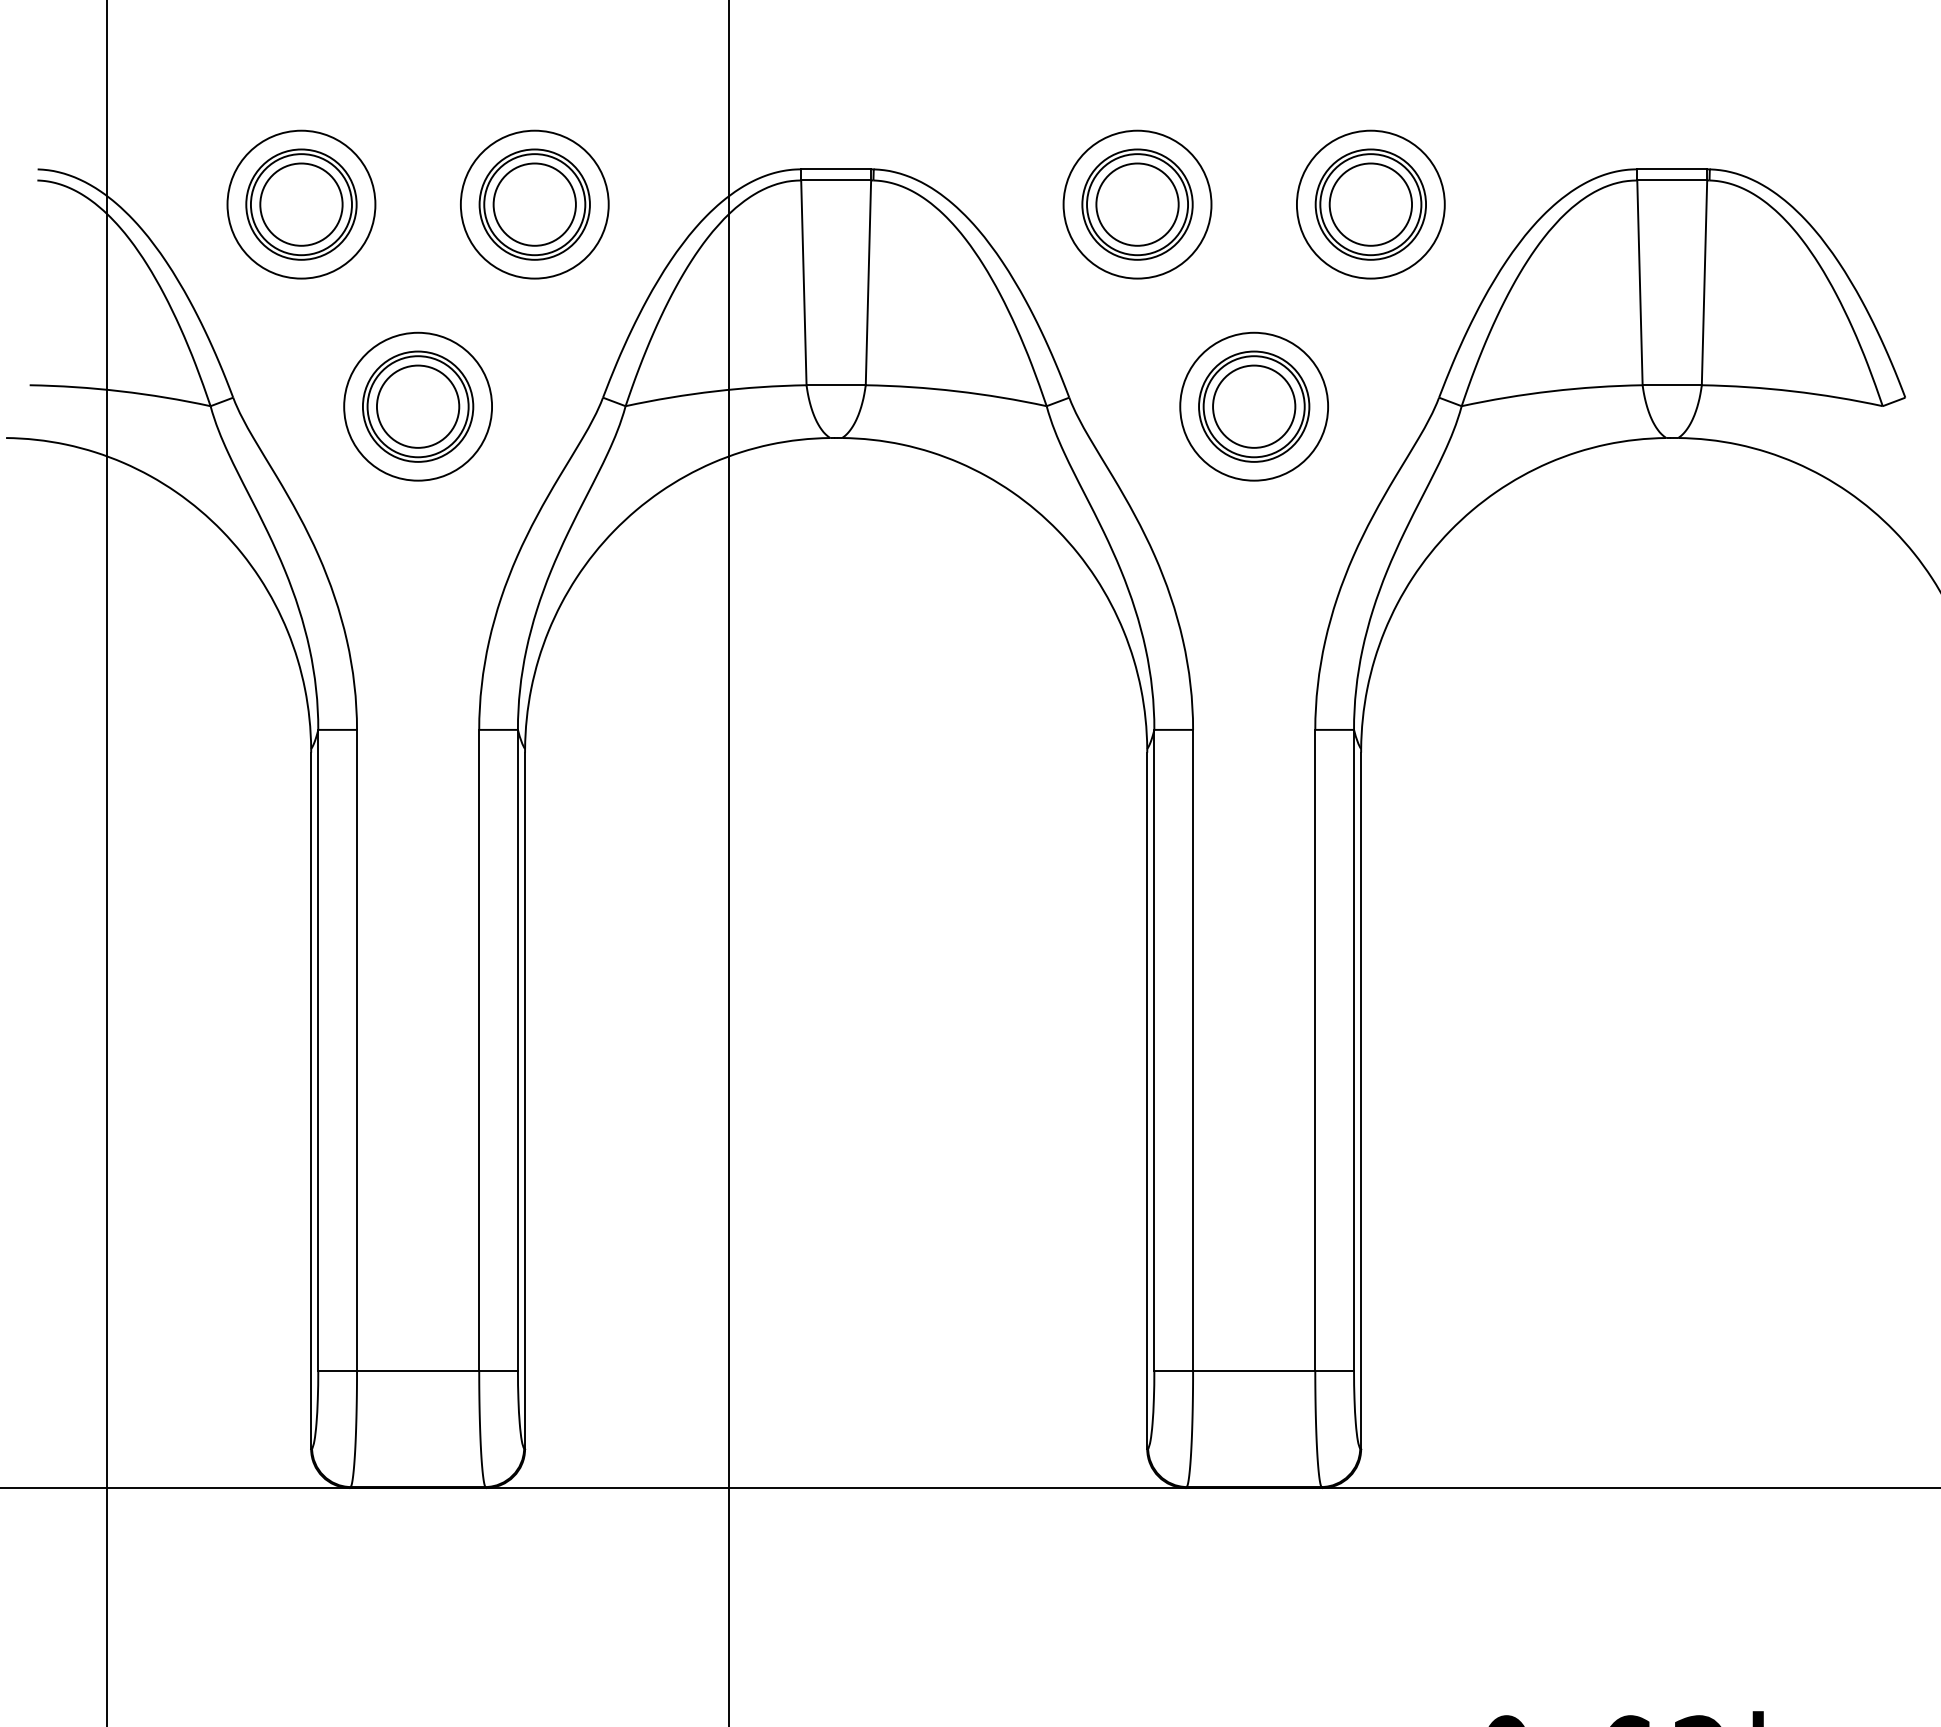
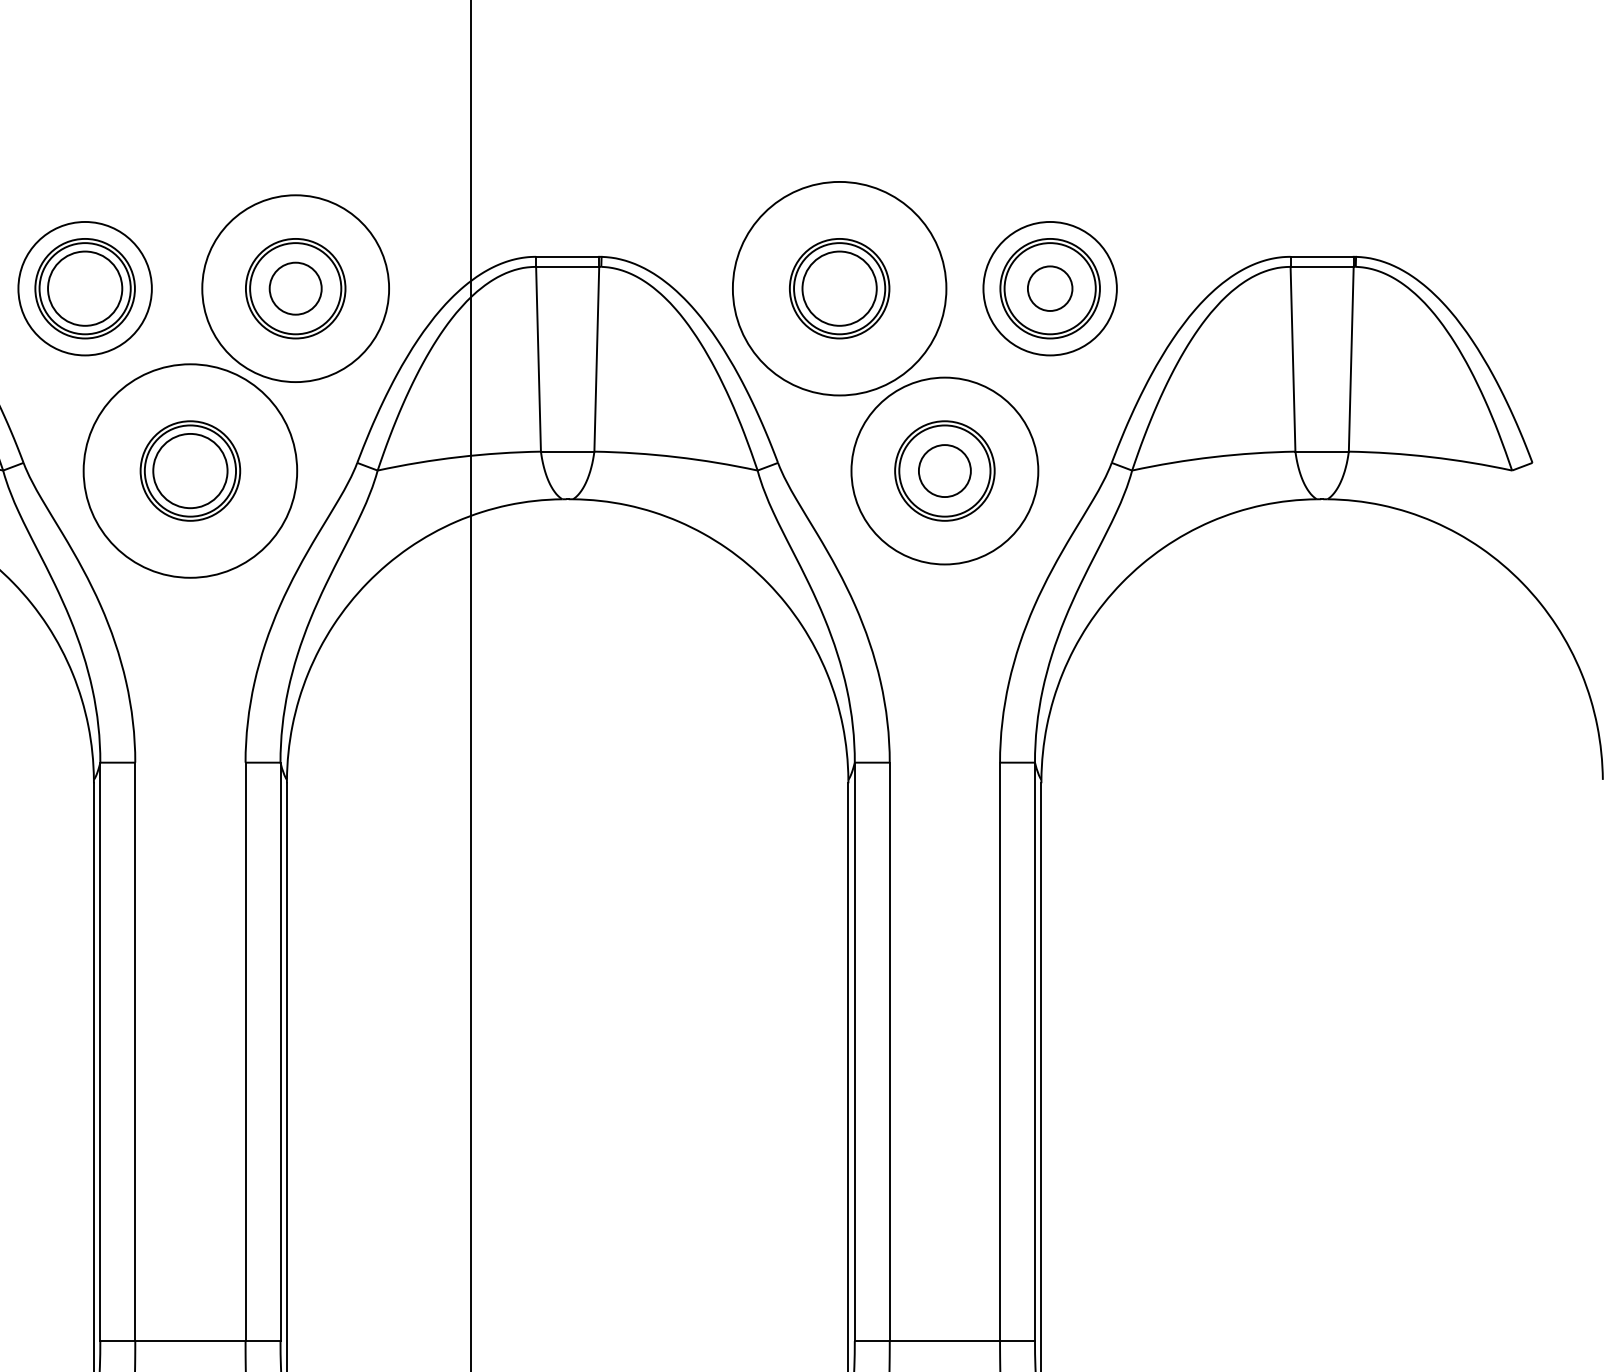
circle: (534, 204) -> (295, 288), size x0.7
circle: (534, 204) -> (295, 288), size x1.4
circle: (1137, 204) -> (839, 288), size x1.6
circle: (1370, 204) -> (1049, 288), size x0.6
circle: (418, 406) -> (190, 470), size x1.6
circle: (1254, 406) -> (945, 470), size x0.7
circle: (1254, 406) -> (945, 470), size x1.4

